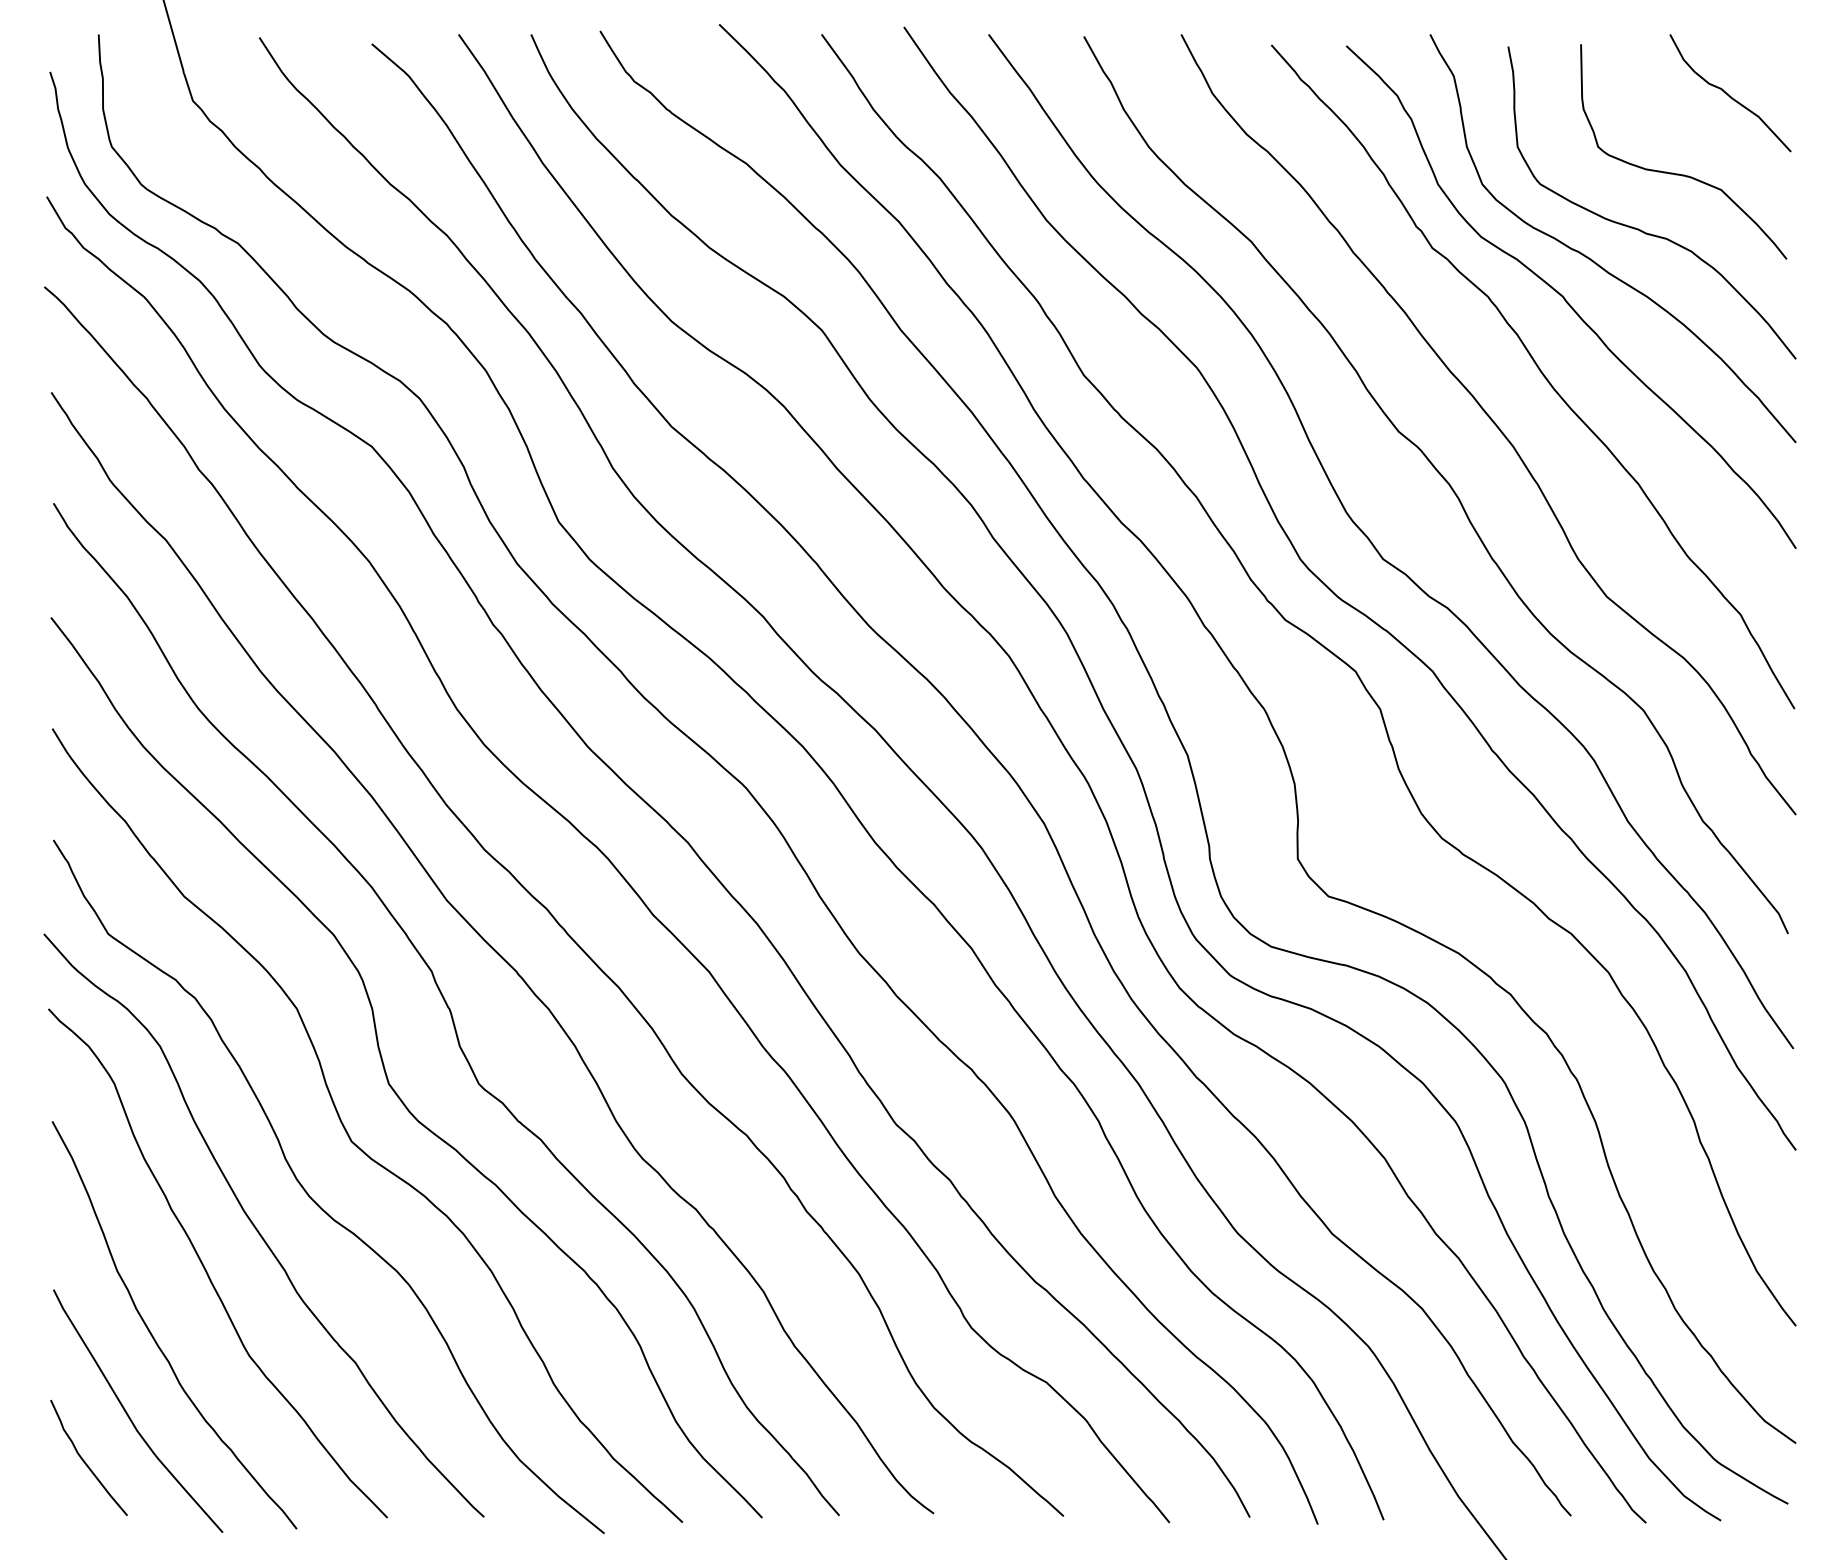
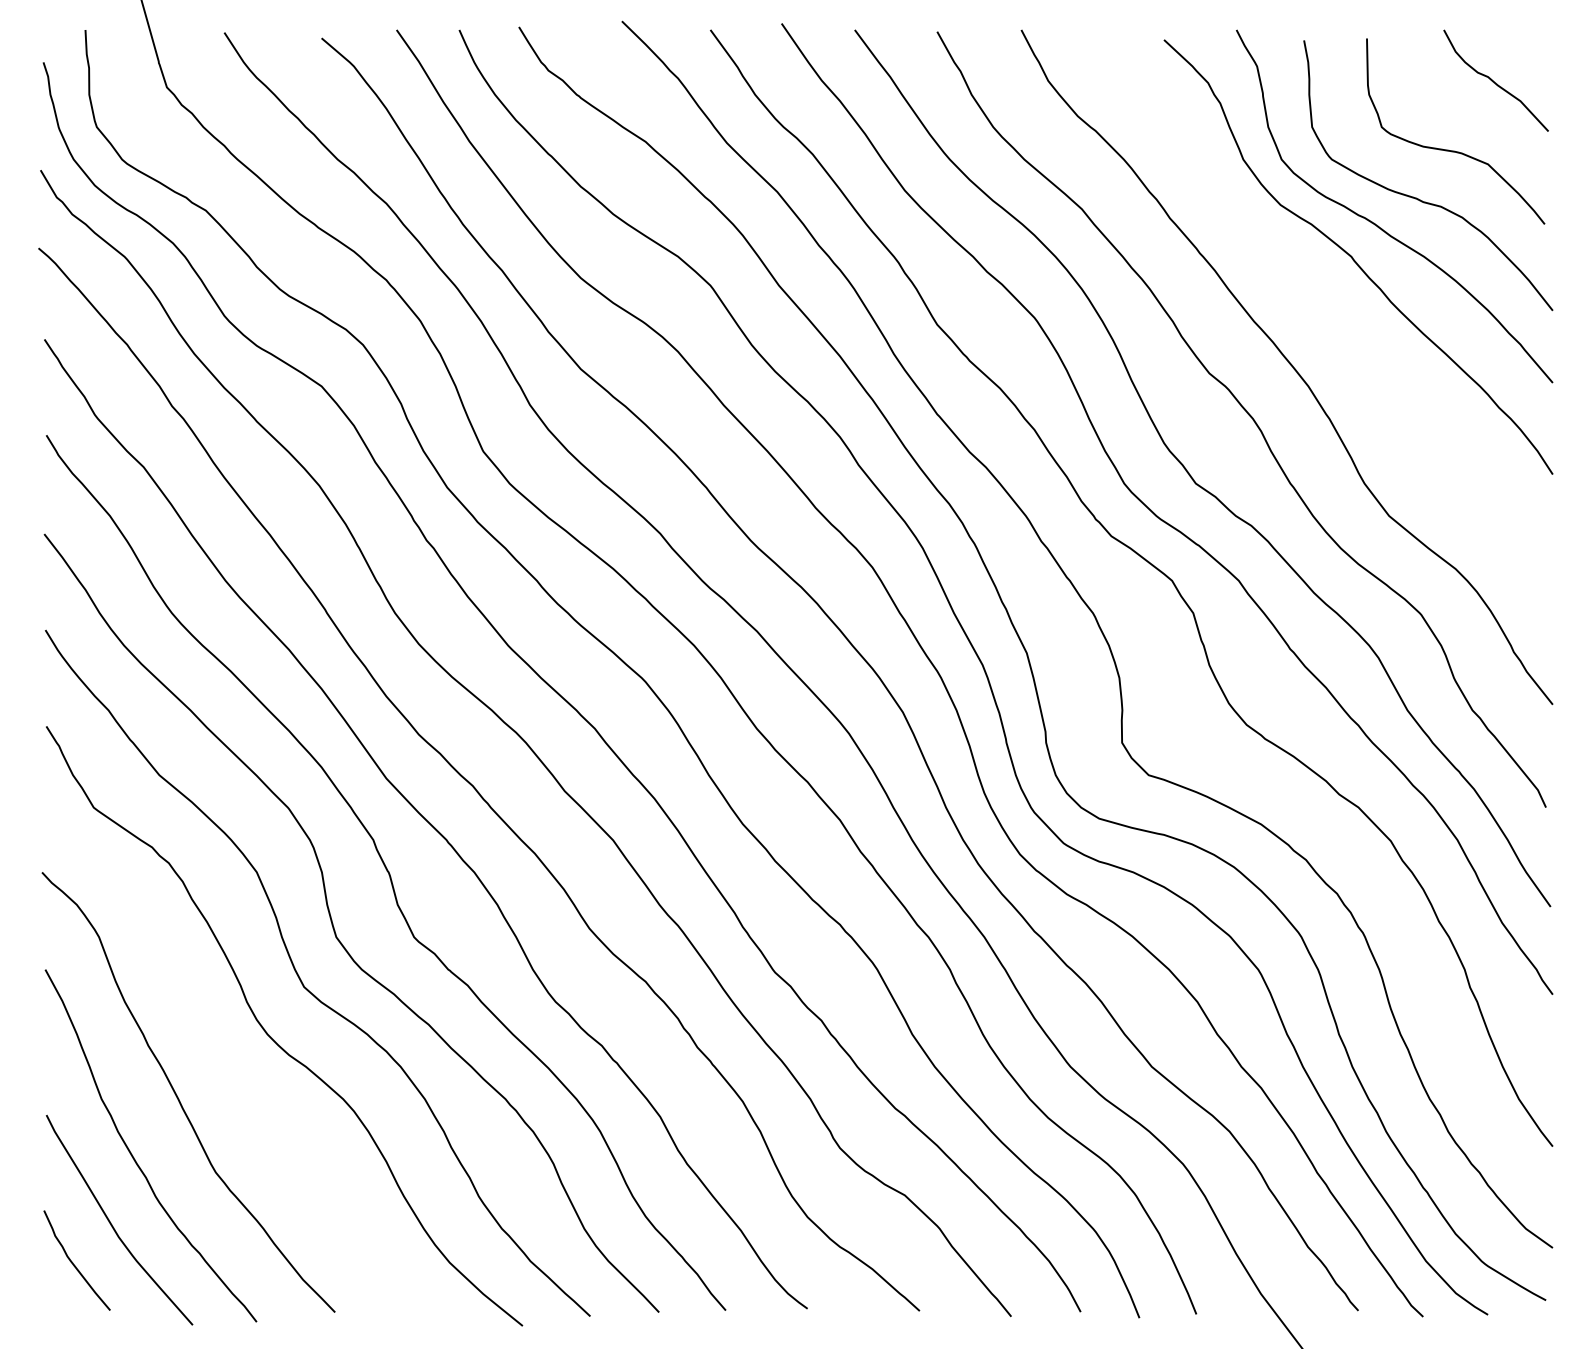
curve: (1539, 371) -> (1331, 321), removed
curve: (257, 1228) -> (222, 1062), removed

